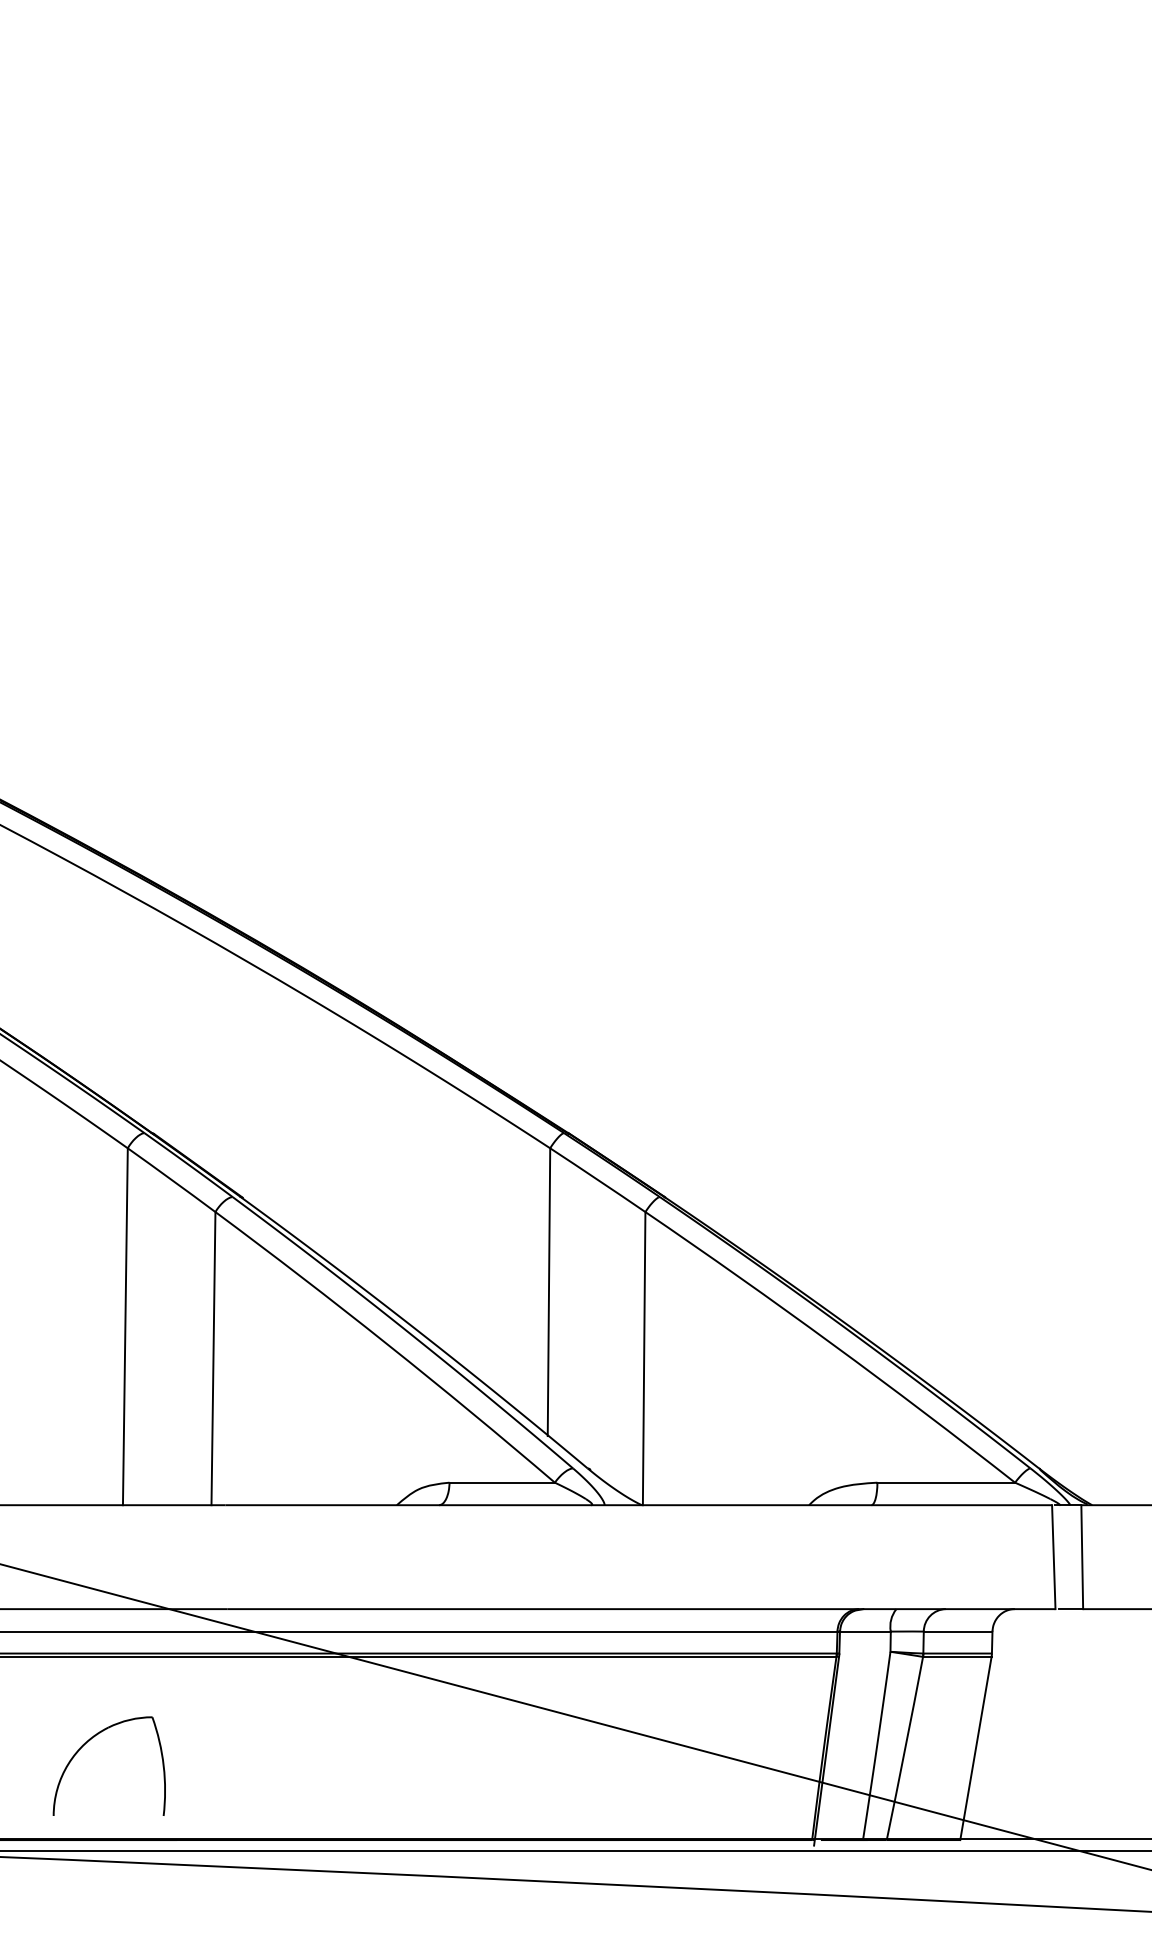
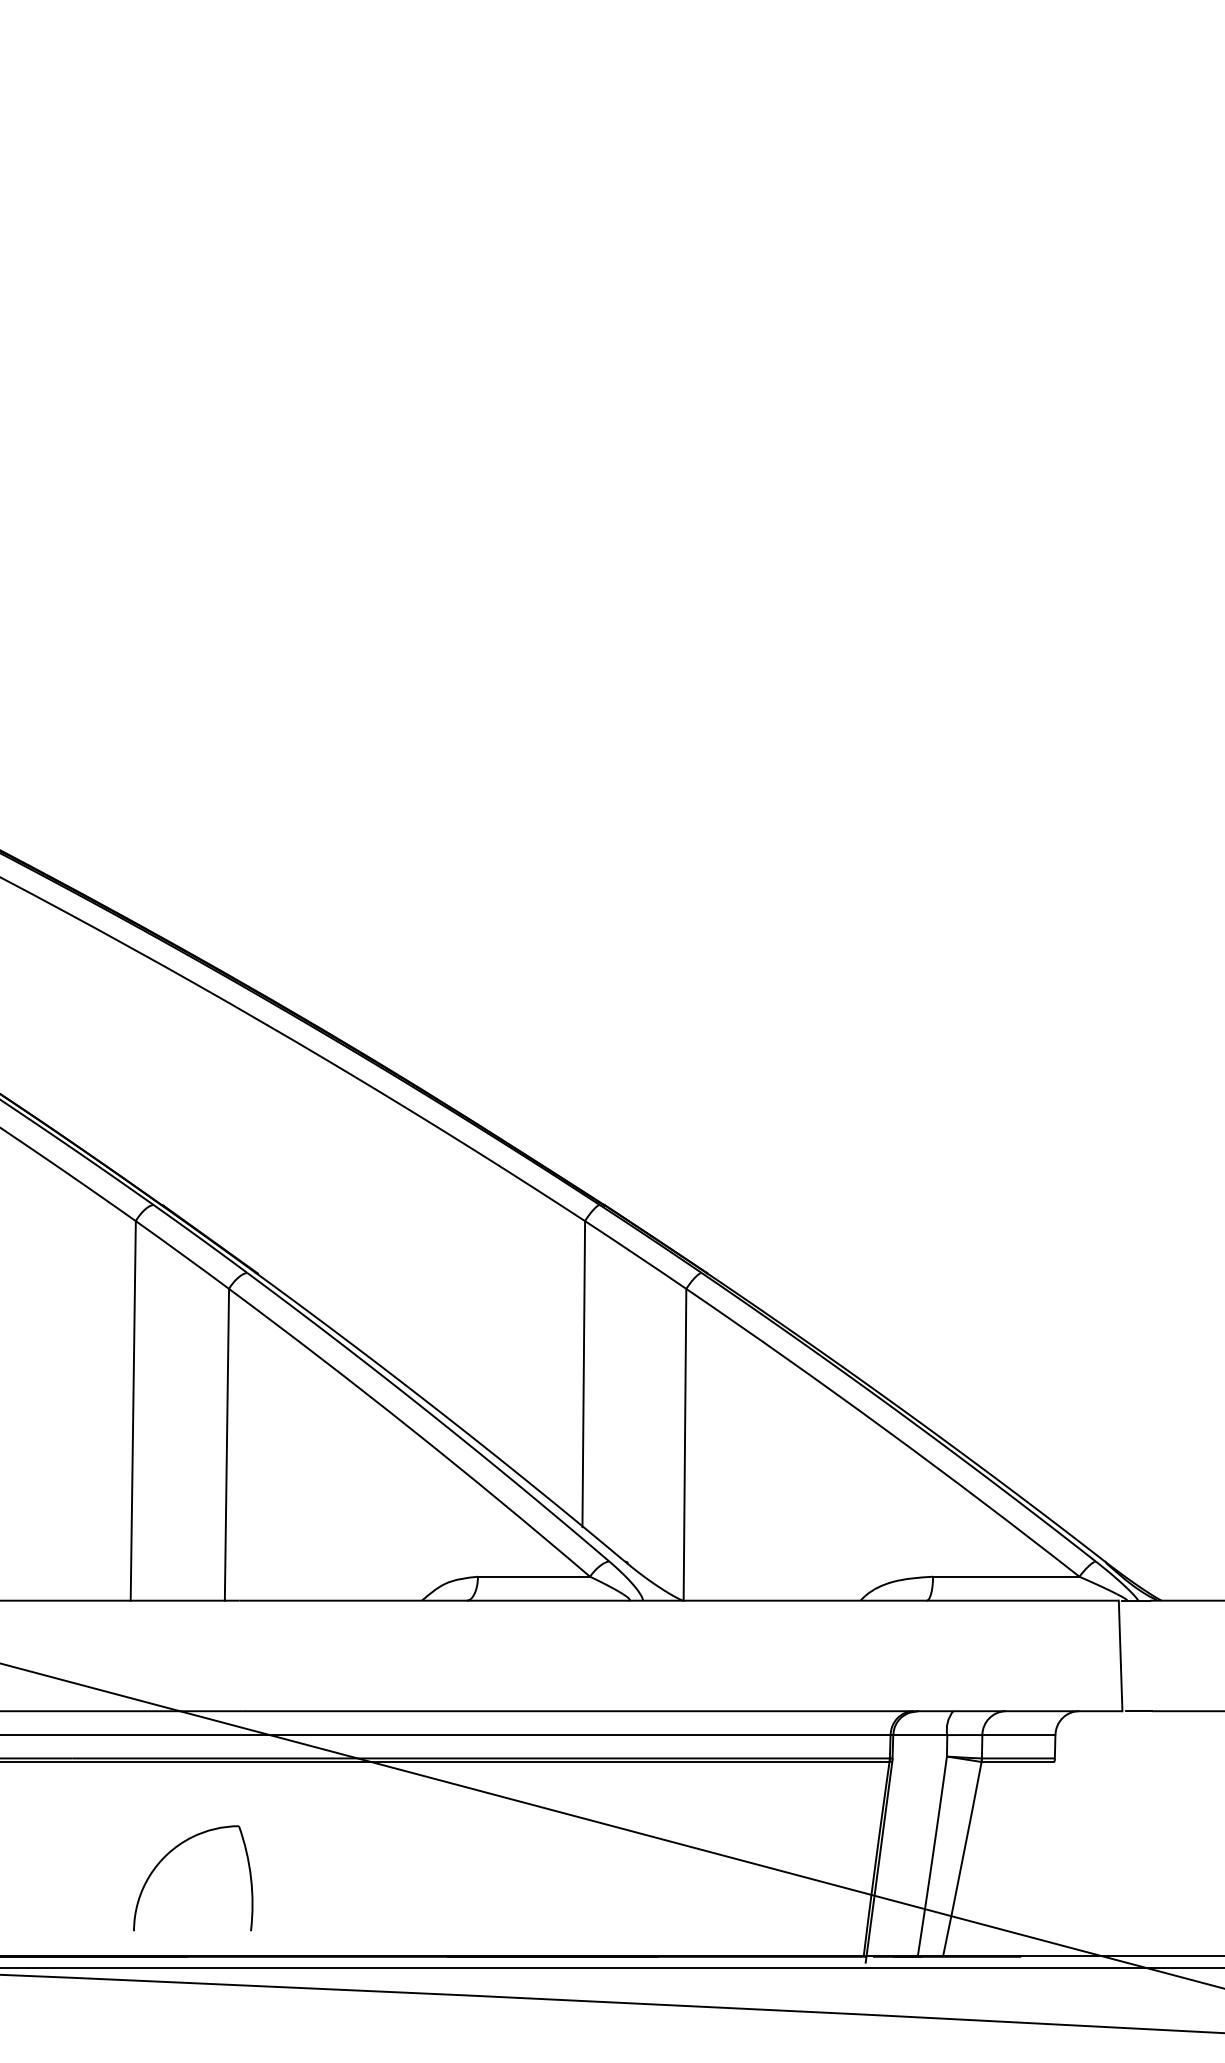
line: (1081, 1556) -> (1150, 1655), removed
part: (89, 1741) -> (172, 1851), moved
line: (975, 1748) -> (1037, 1859), removed

